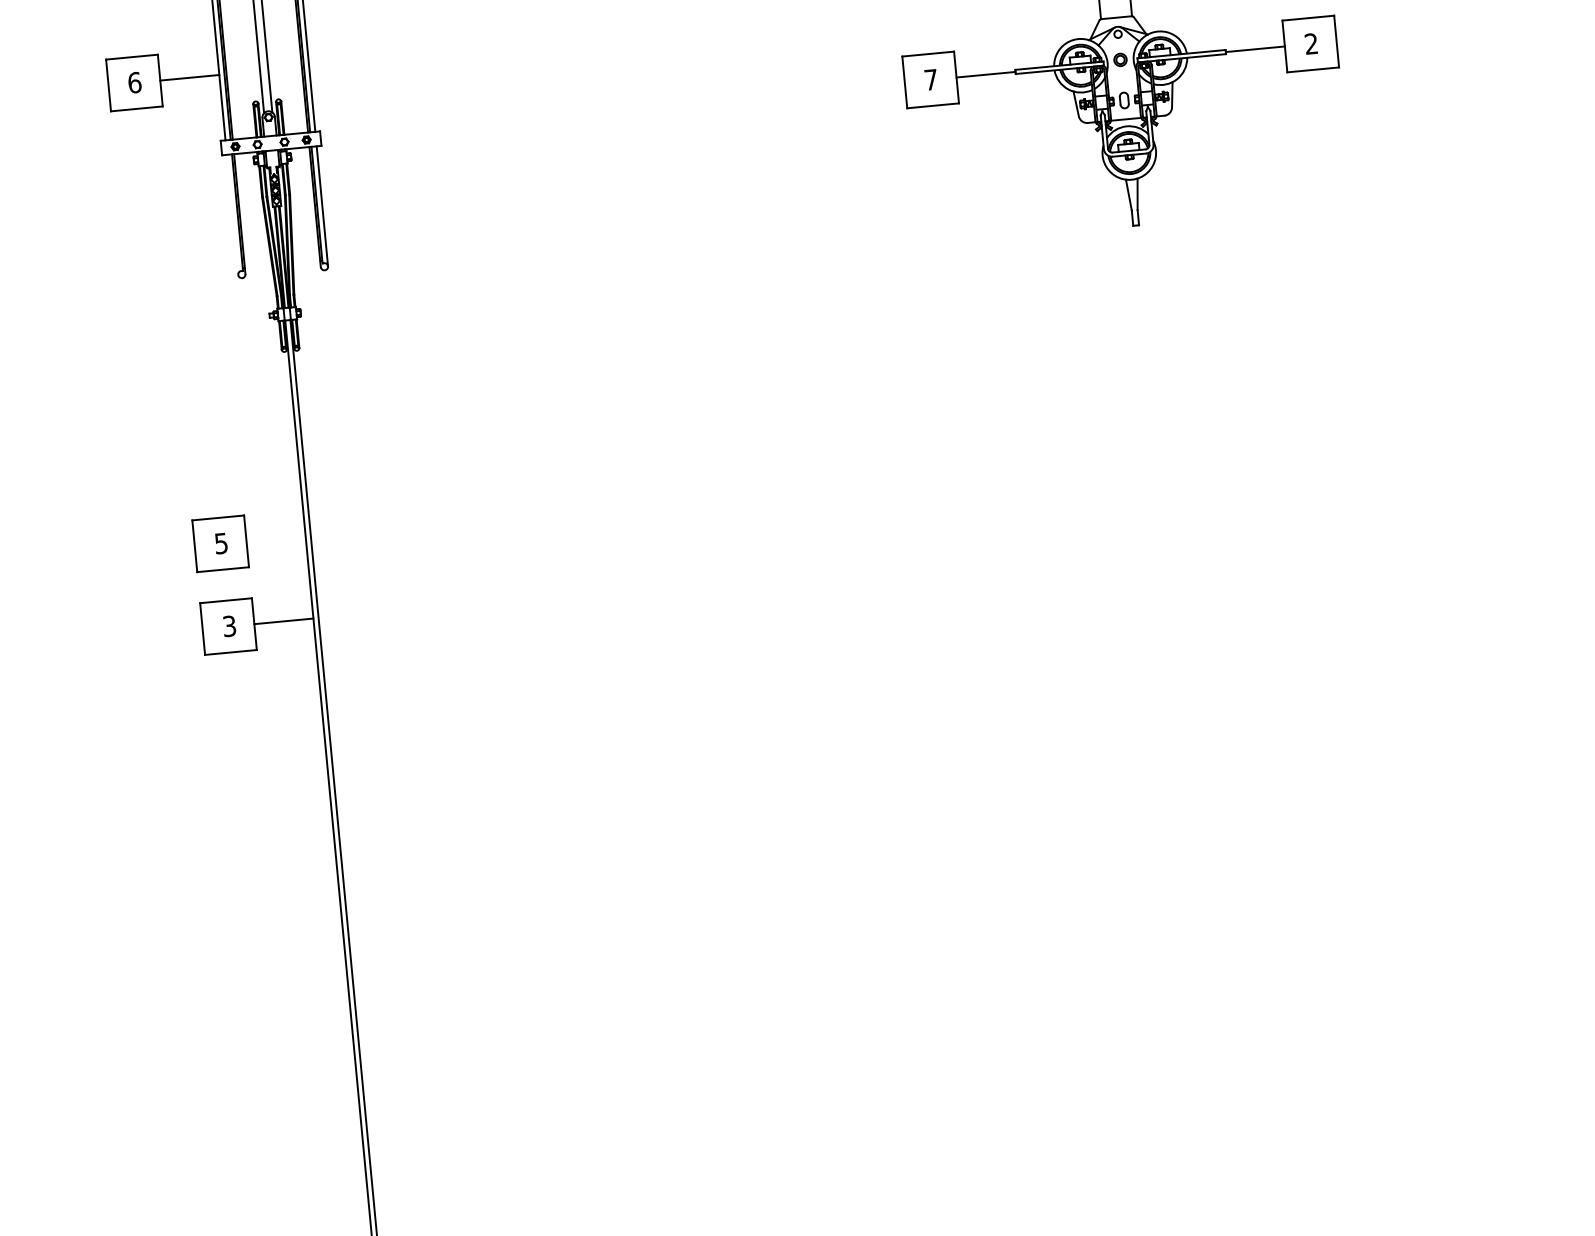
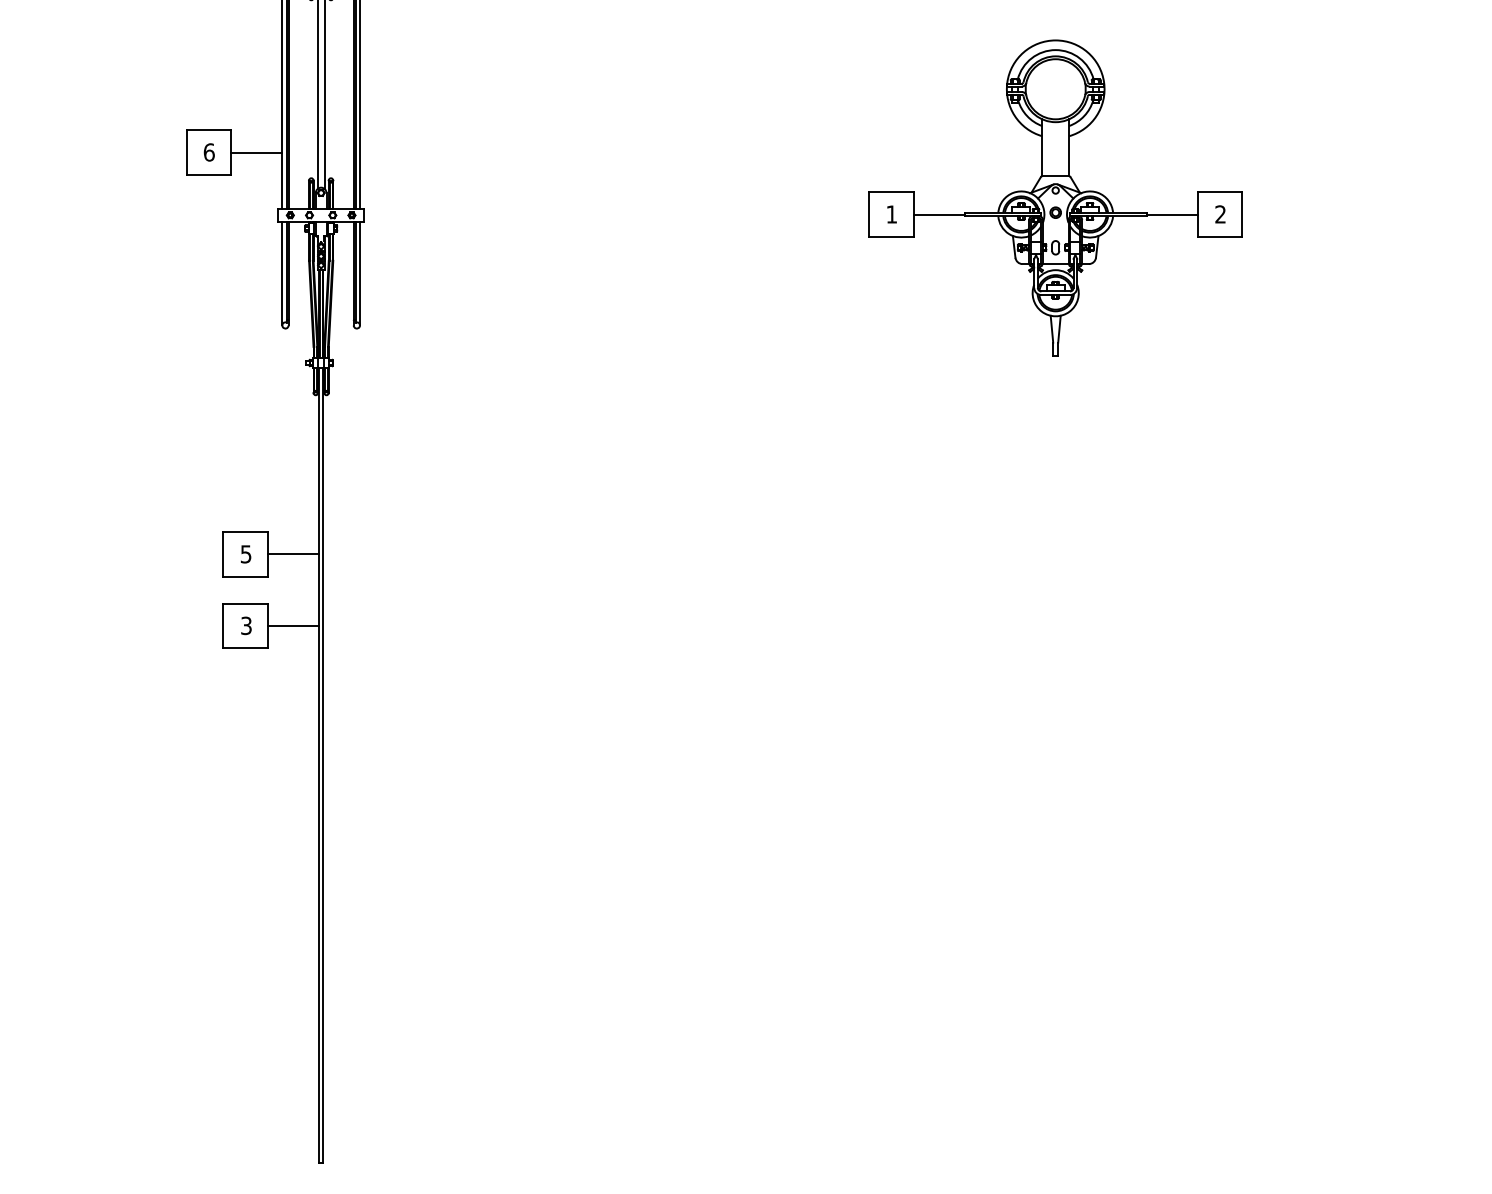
text: (930, 79) -> (891, 214), 7 -> 1
line: (232, 214) -> (282, 273), added
line: (275, 538) -> (292, 554), added

